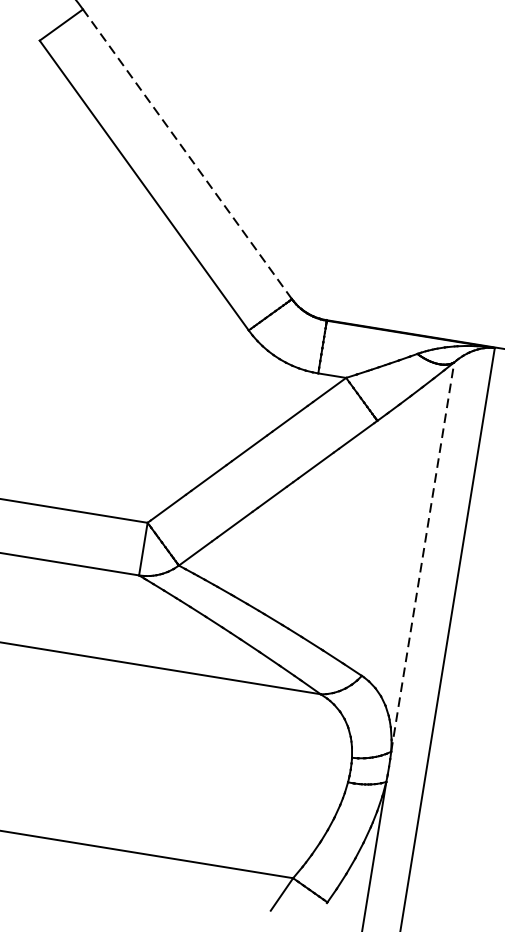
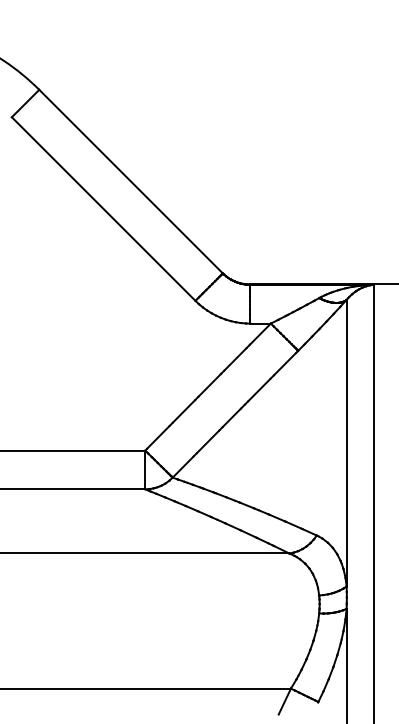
line: (188, 154) -> (131, 181), dashed -> solid
line: (422, 556) -> (346, 442), dashed -> solid

